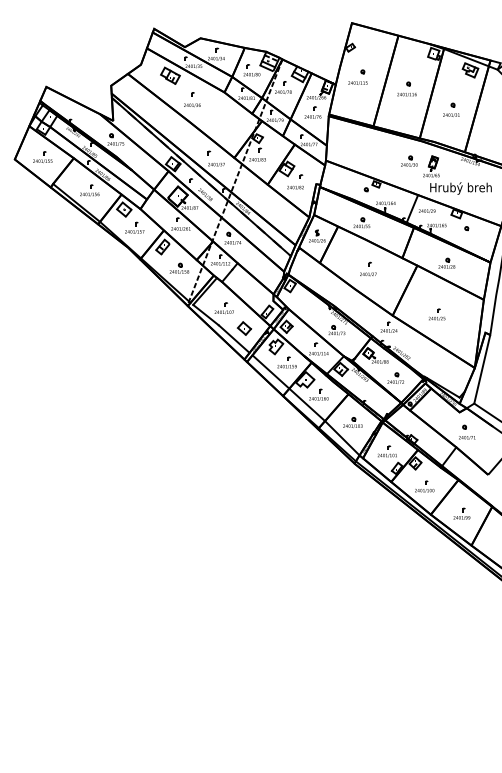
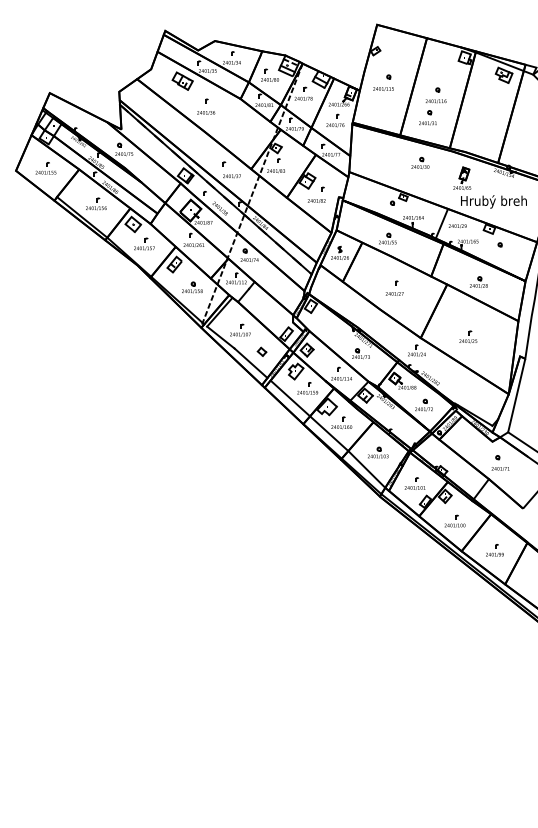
part: (451, 109) -> (428, 117), moved
part: (409, 160) -> (420, 162), moved
part: (244, 328) -> (262, 351), size x0.6

